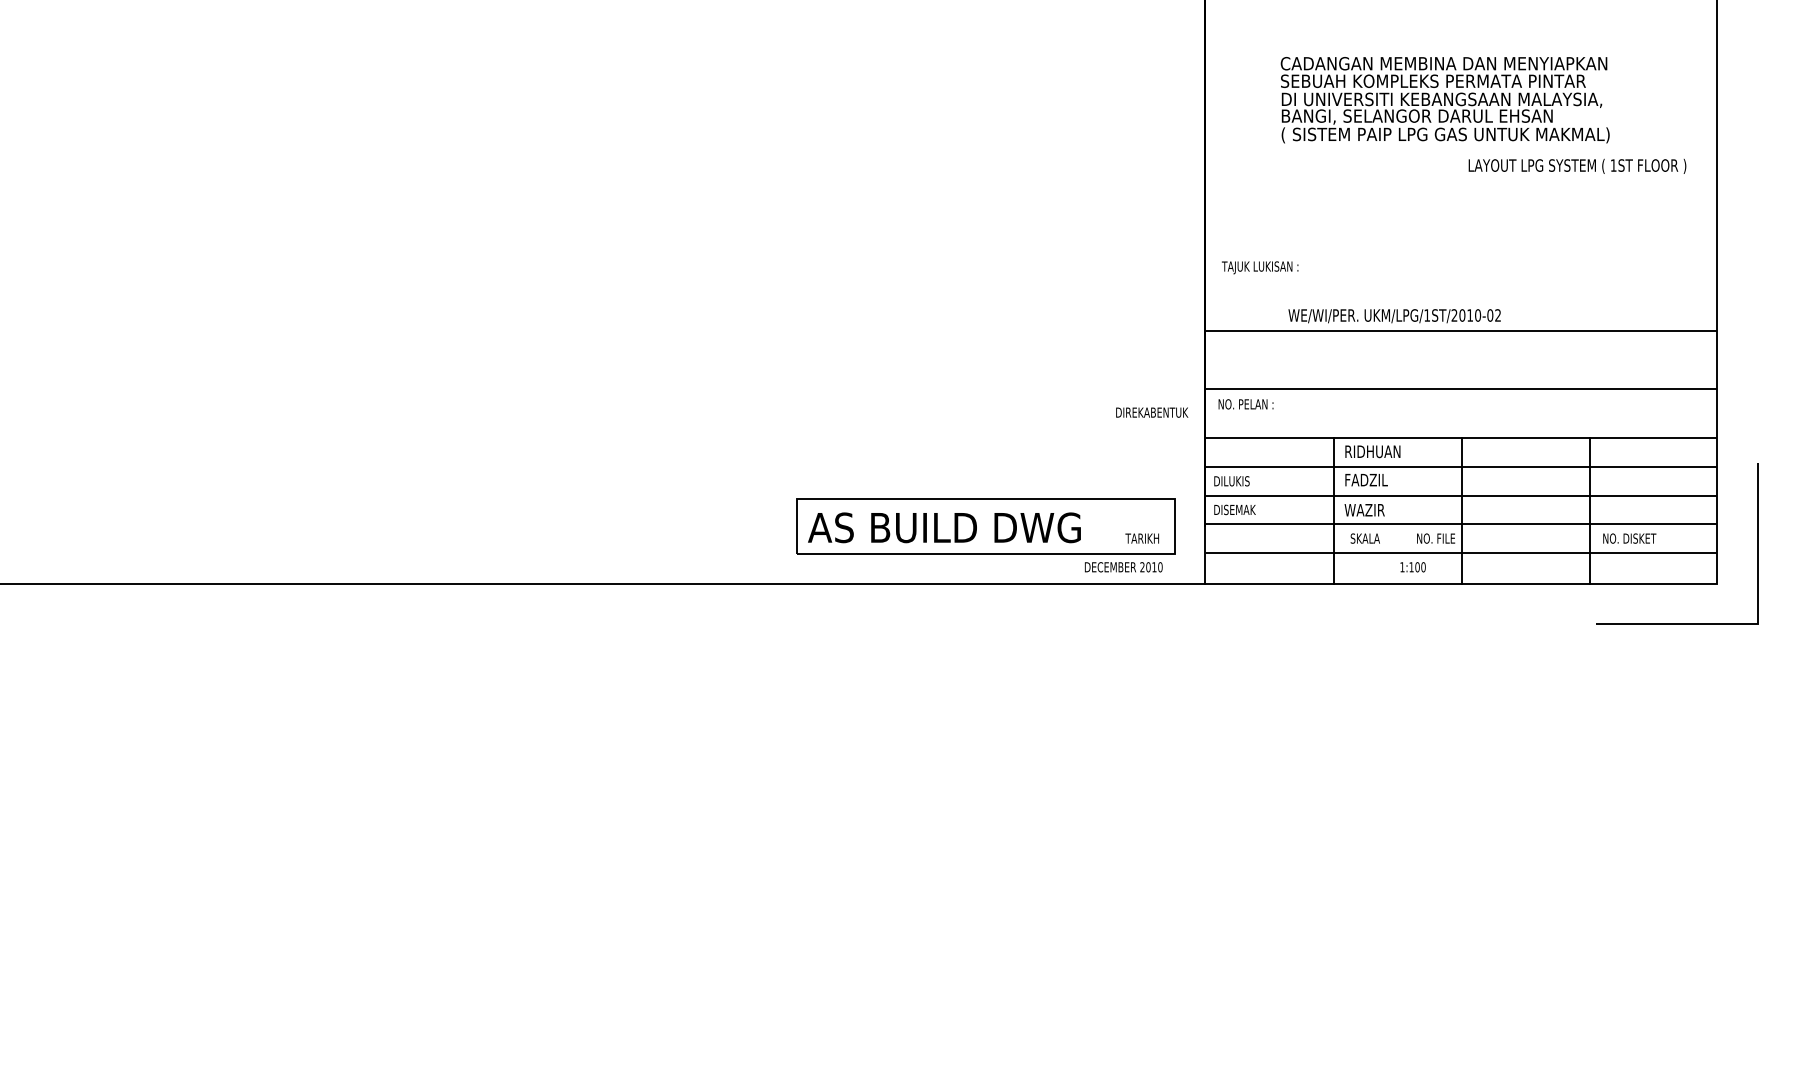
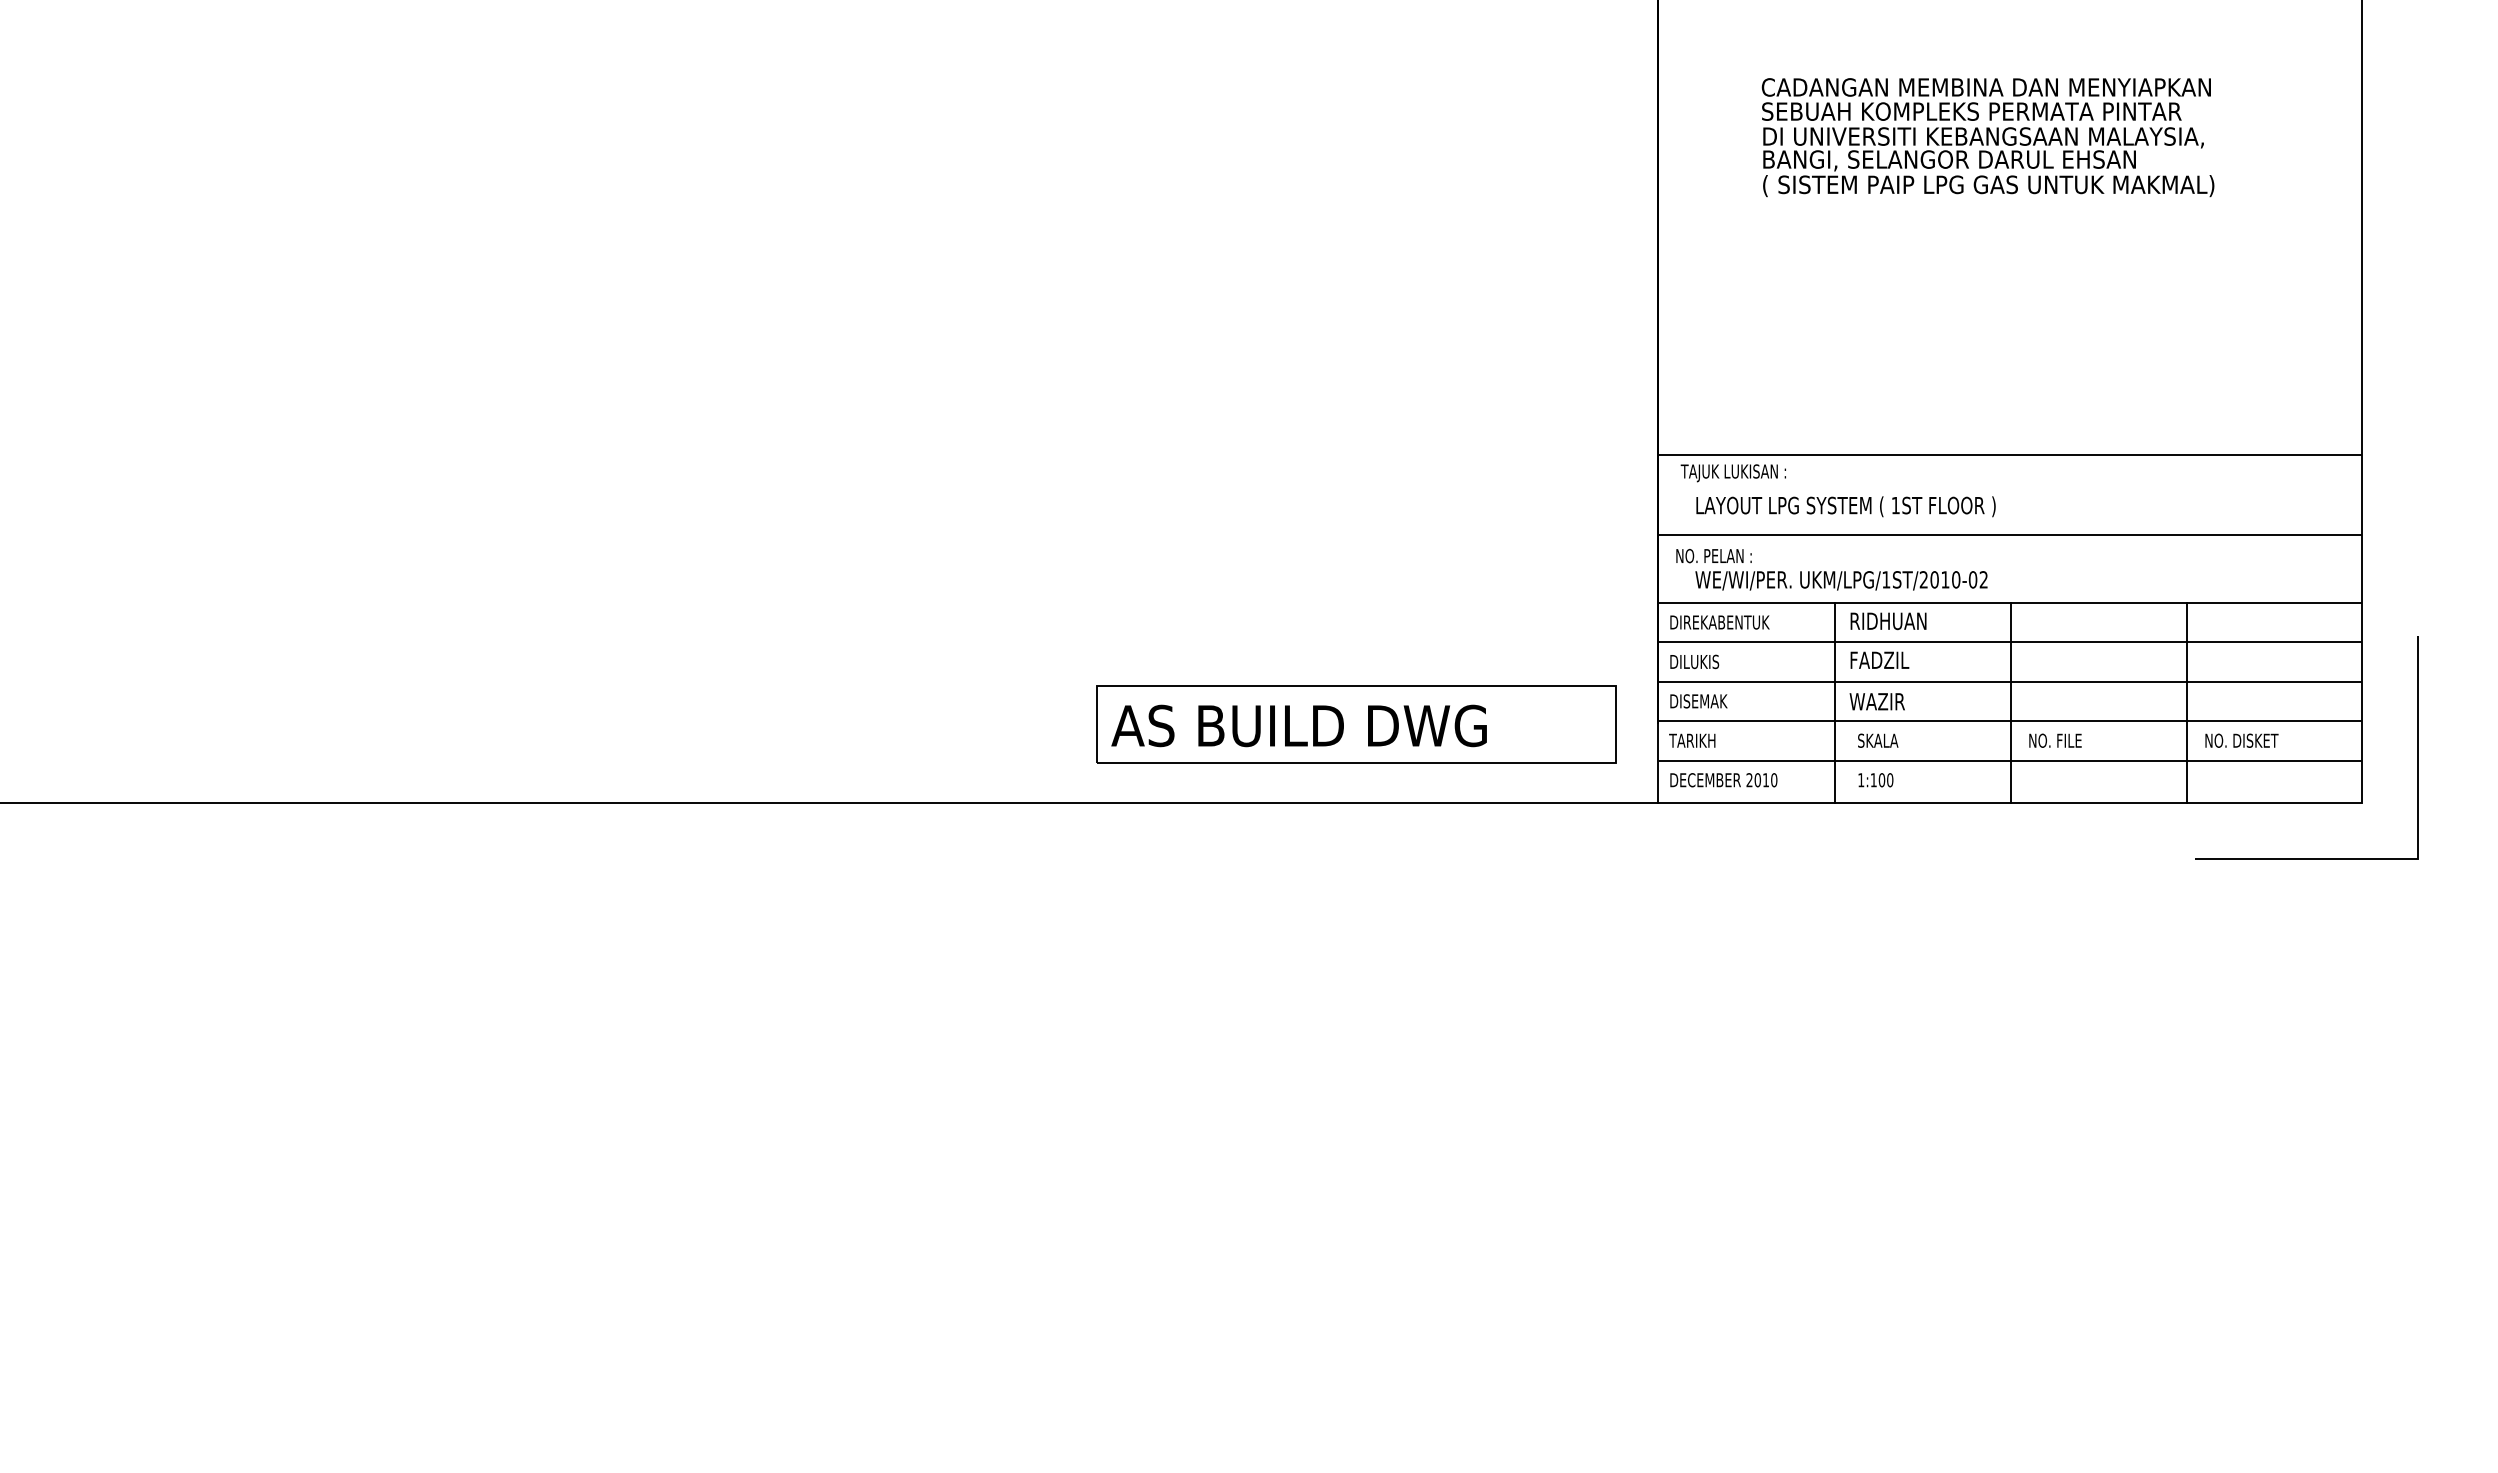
text: (1577, 166) -> (1845, 506), moved
text: (1259, 268) -> (1732, 473), moved
text: (1394, 315) -> (1841, 580), moved
text: (1151, 412) -> (1719, 622), moved
text: (1142, 538) -> (1692, 740), moved
text: (1436, 538) -> (2055, 740), moved
text: (1123, 567) -> (1723, 780), moved
text: (1412, 567) -> (1875, 780), moved

